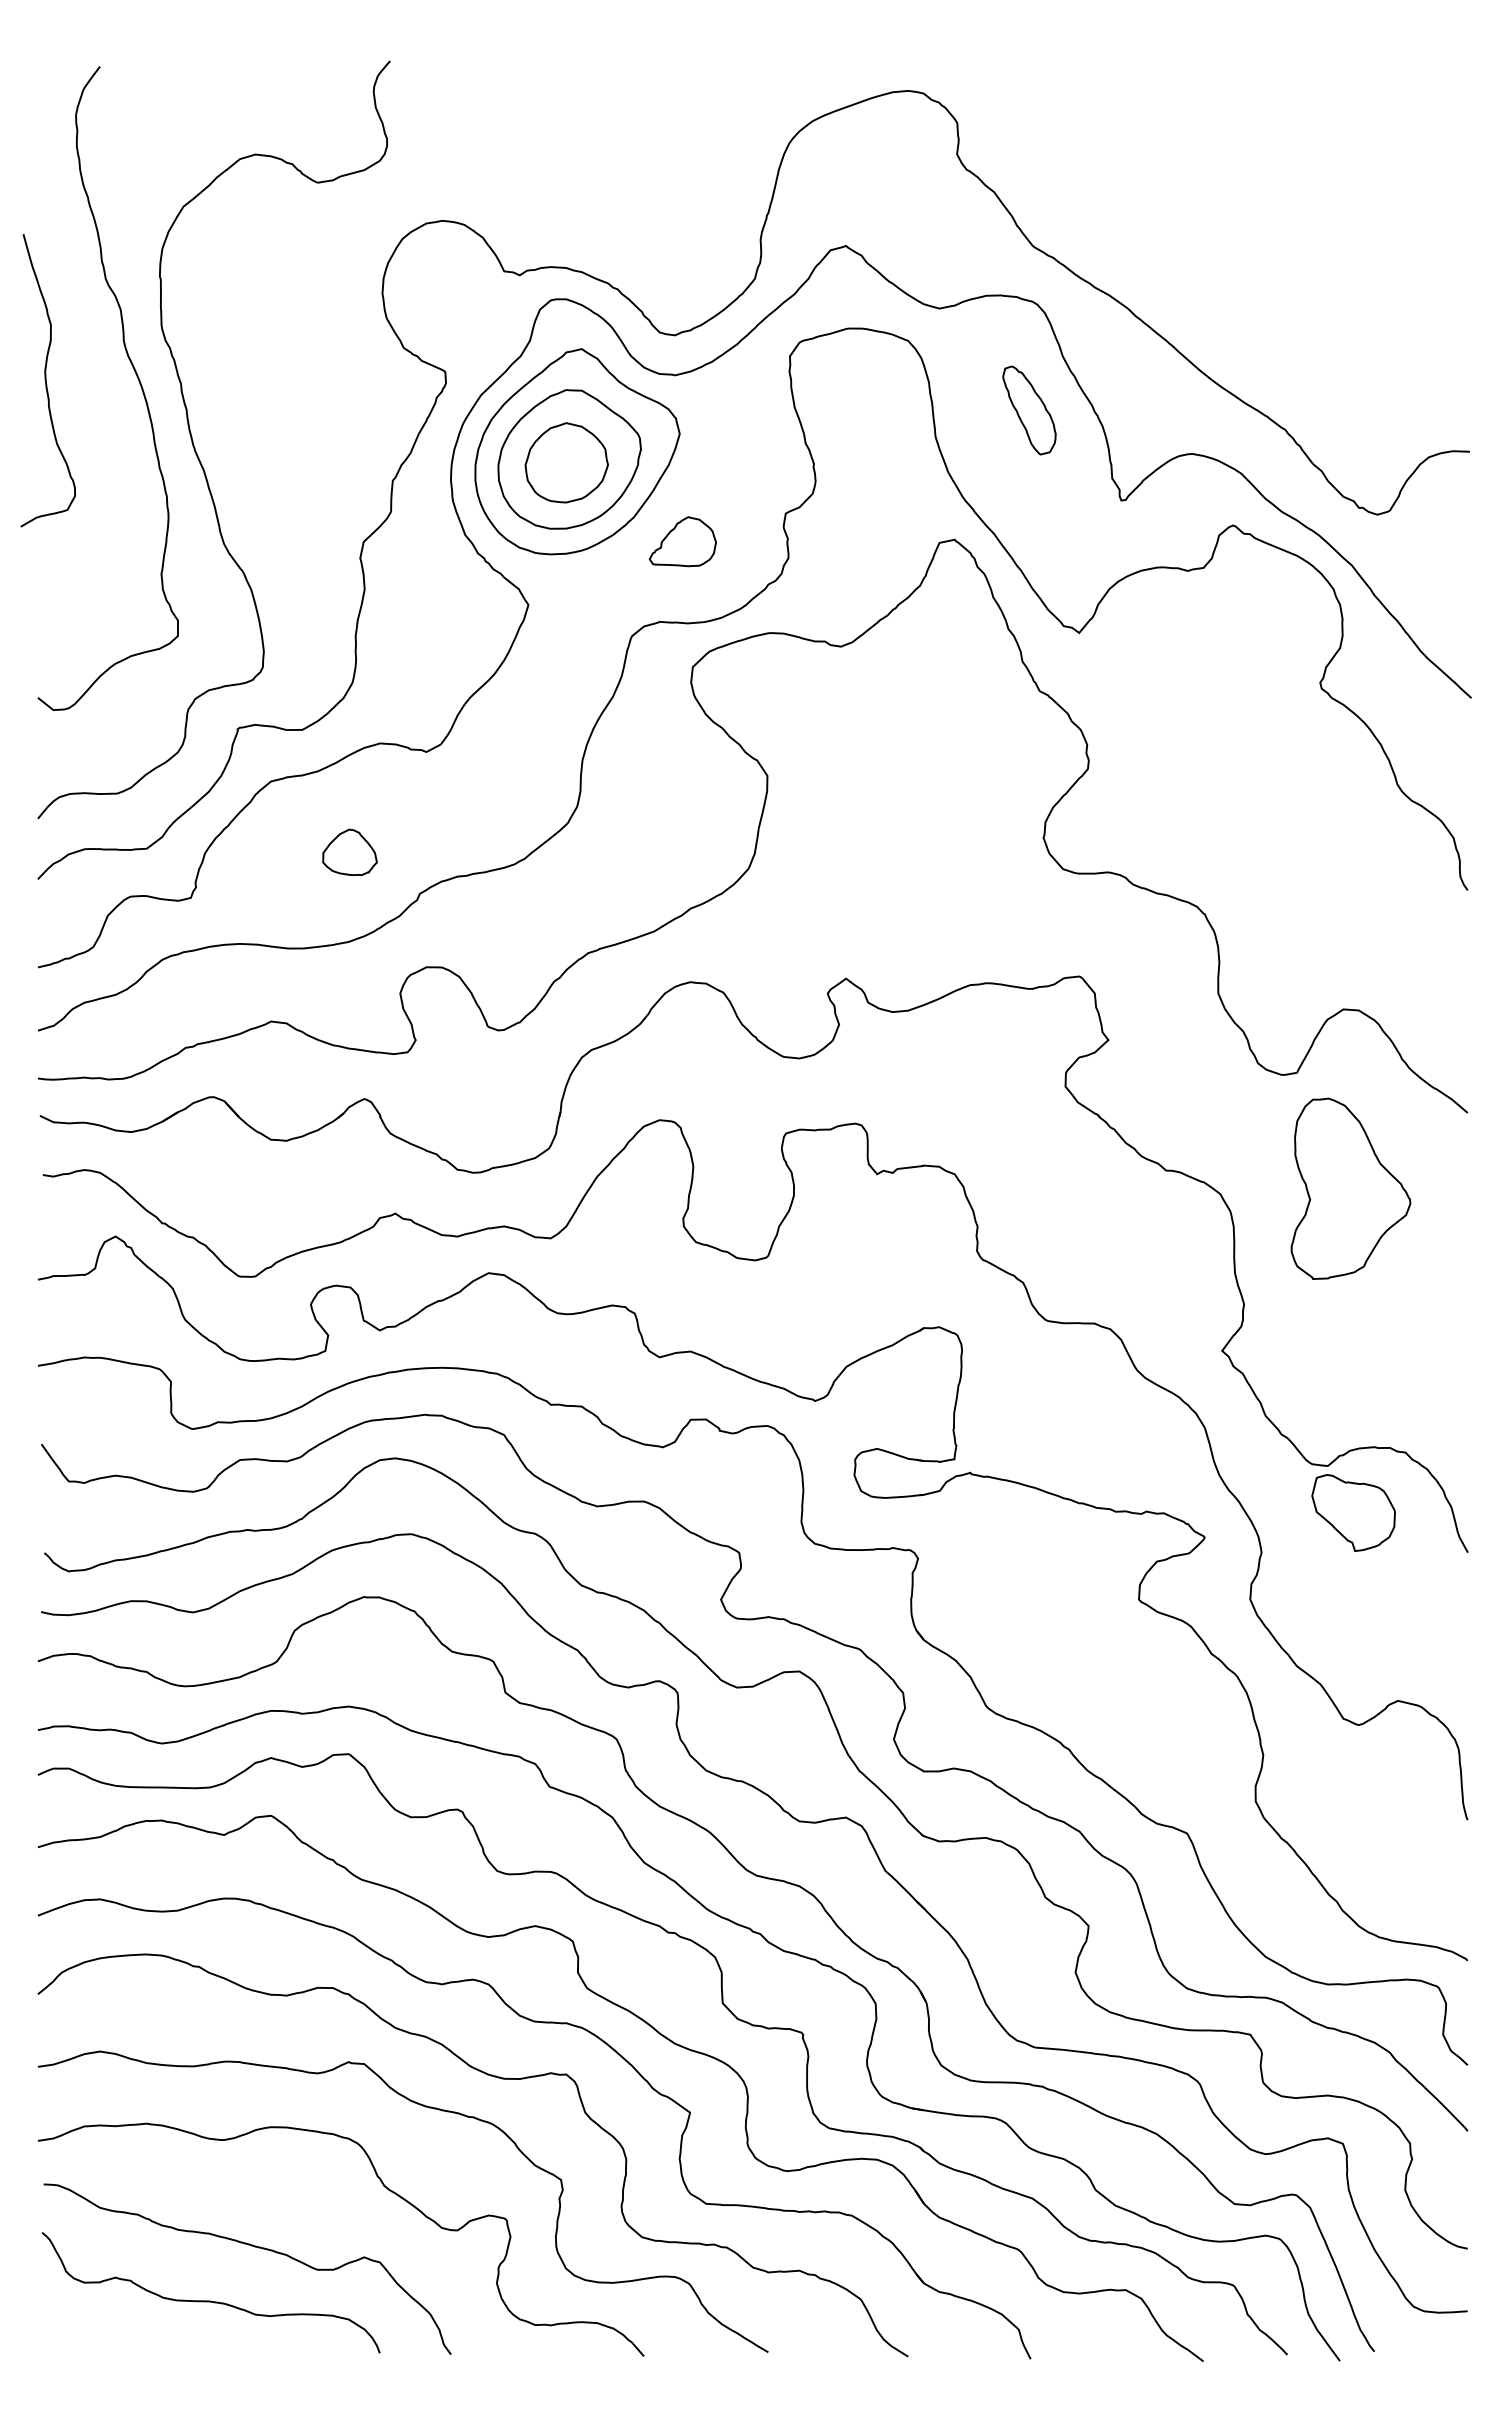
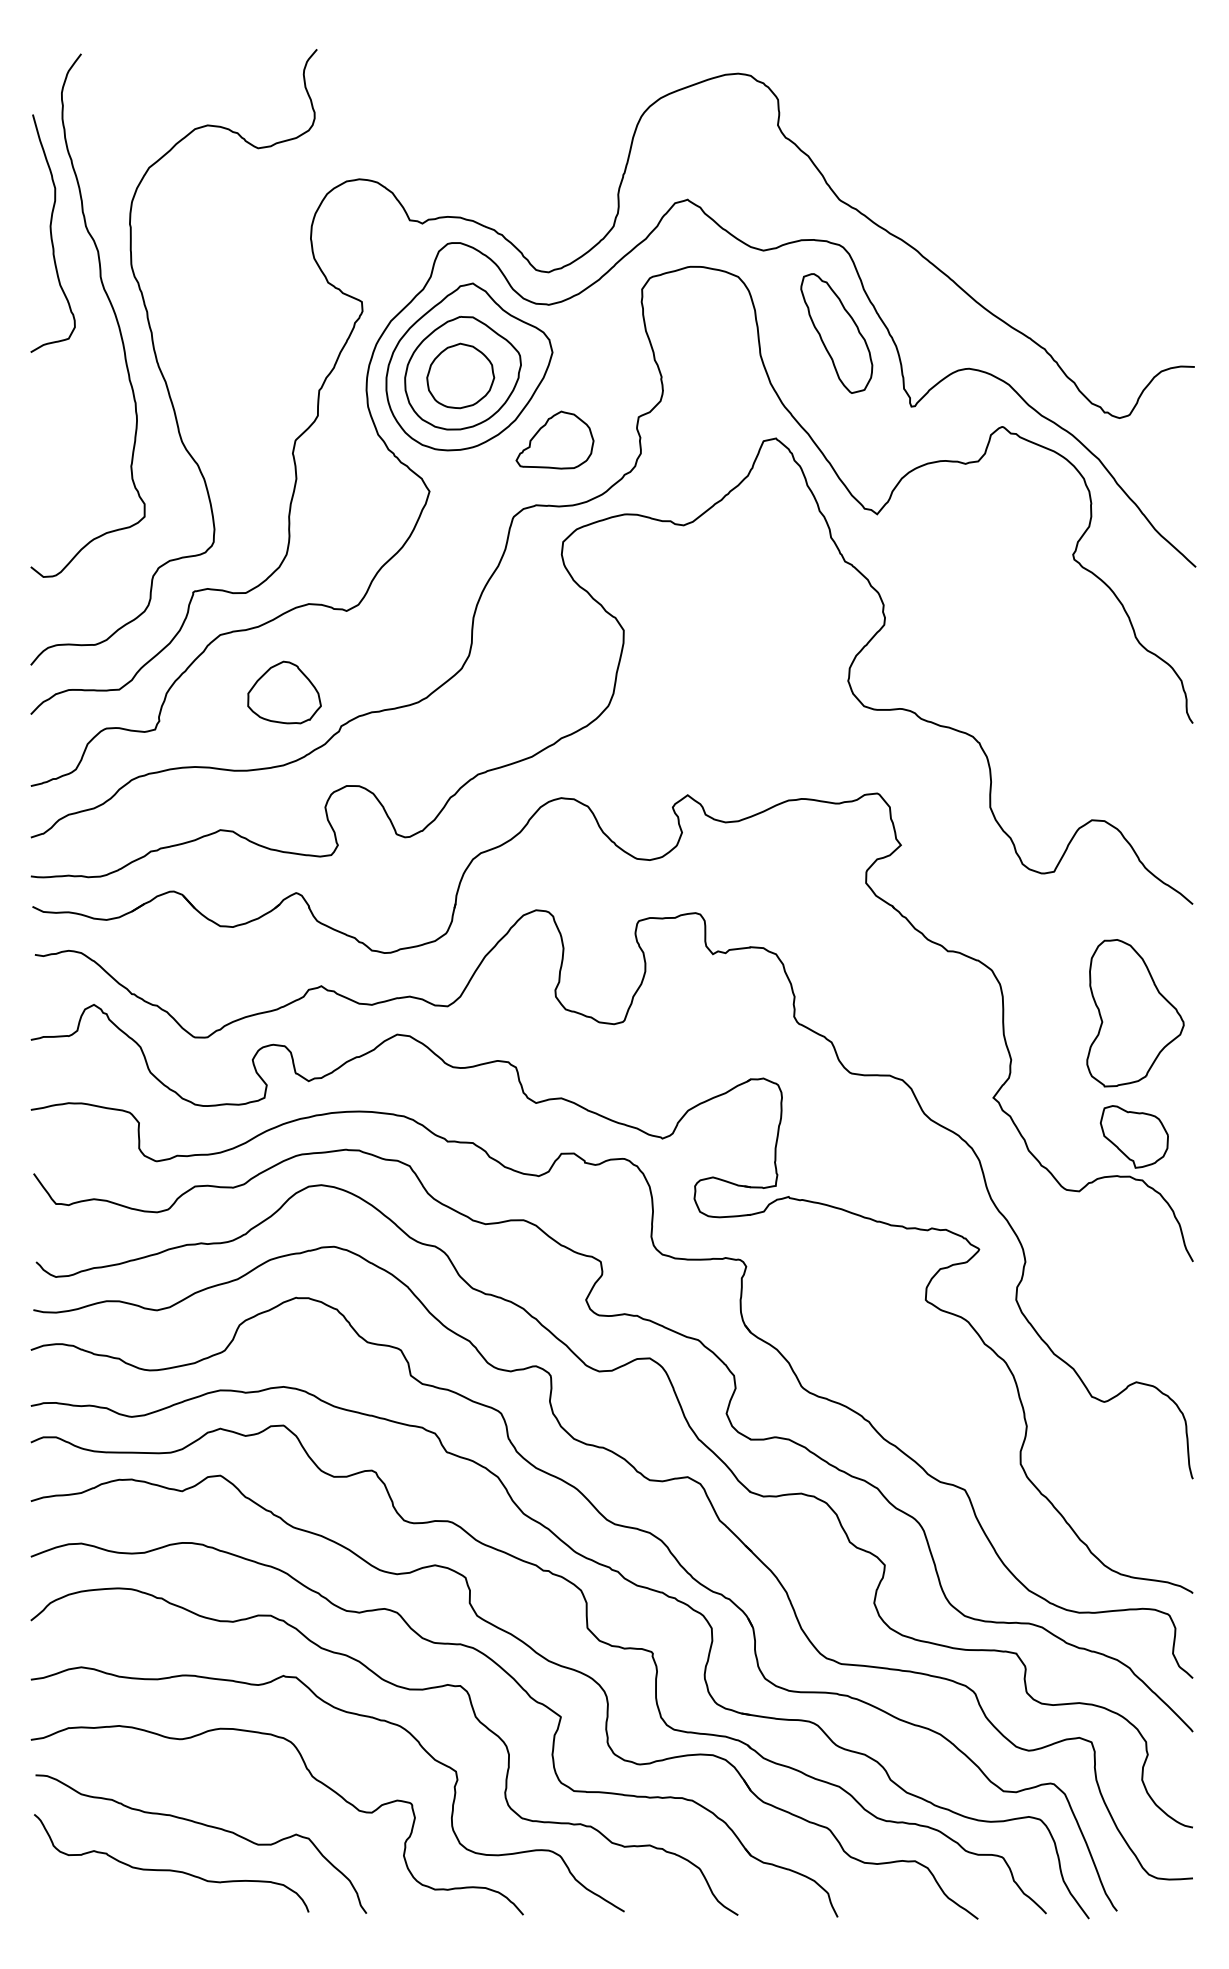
curve: (46, 380) -> (51, 233), moved
part: (1029, 410) -> (836, 333), size x1.67
part: (682, 541) -> (554, 439), size x1.43
part: (349, 852) -> (284, 692), size x1.67
part: (1350, 1188) -> (1135, 1012), moved
part: (1353, 1512) -> (1134, 1136), moved

